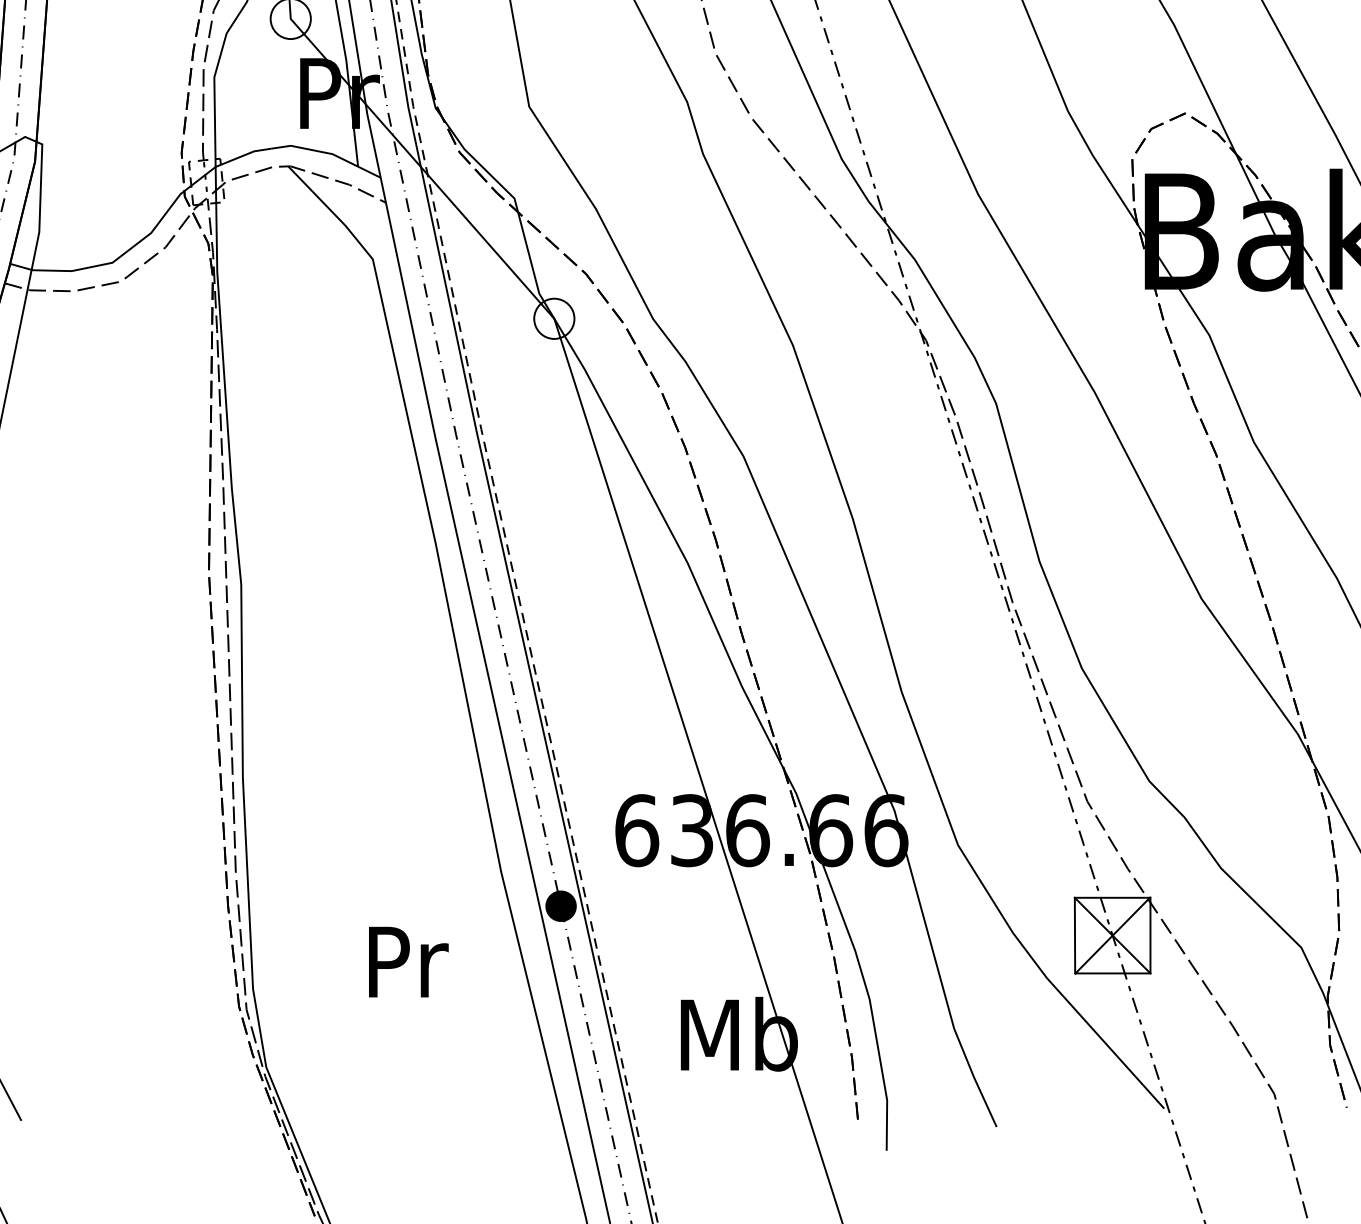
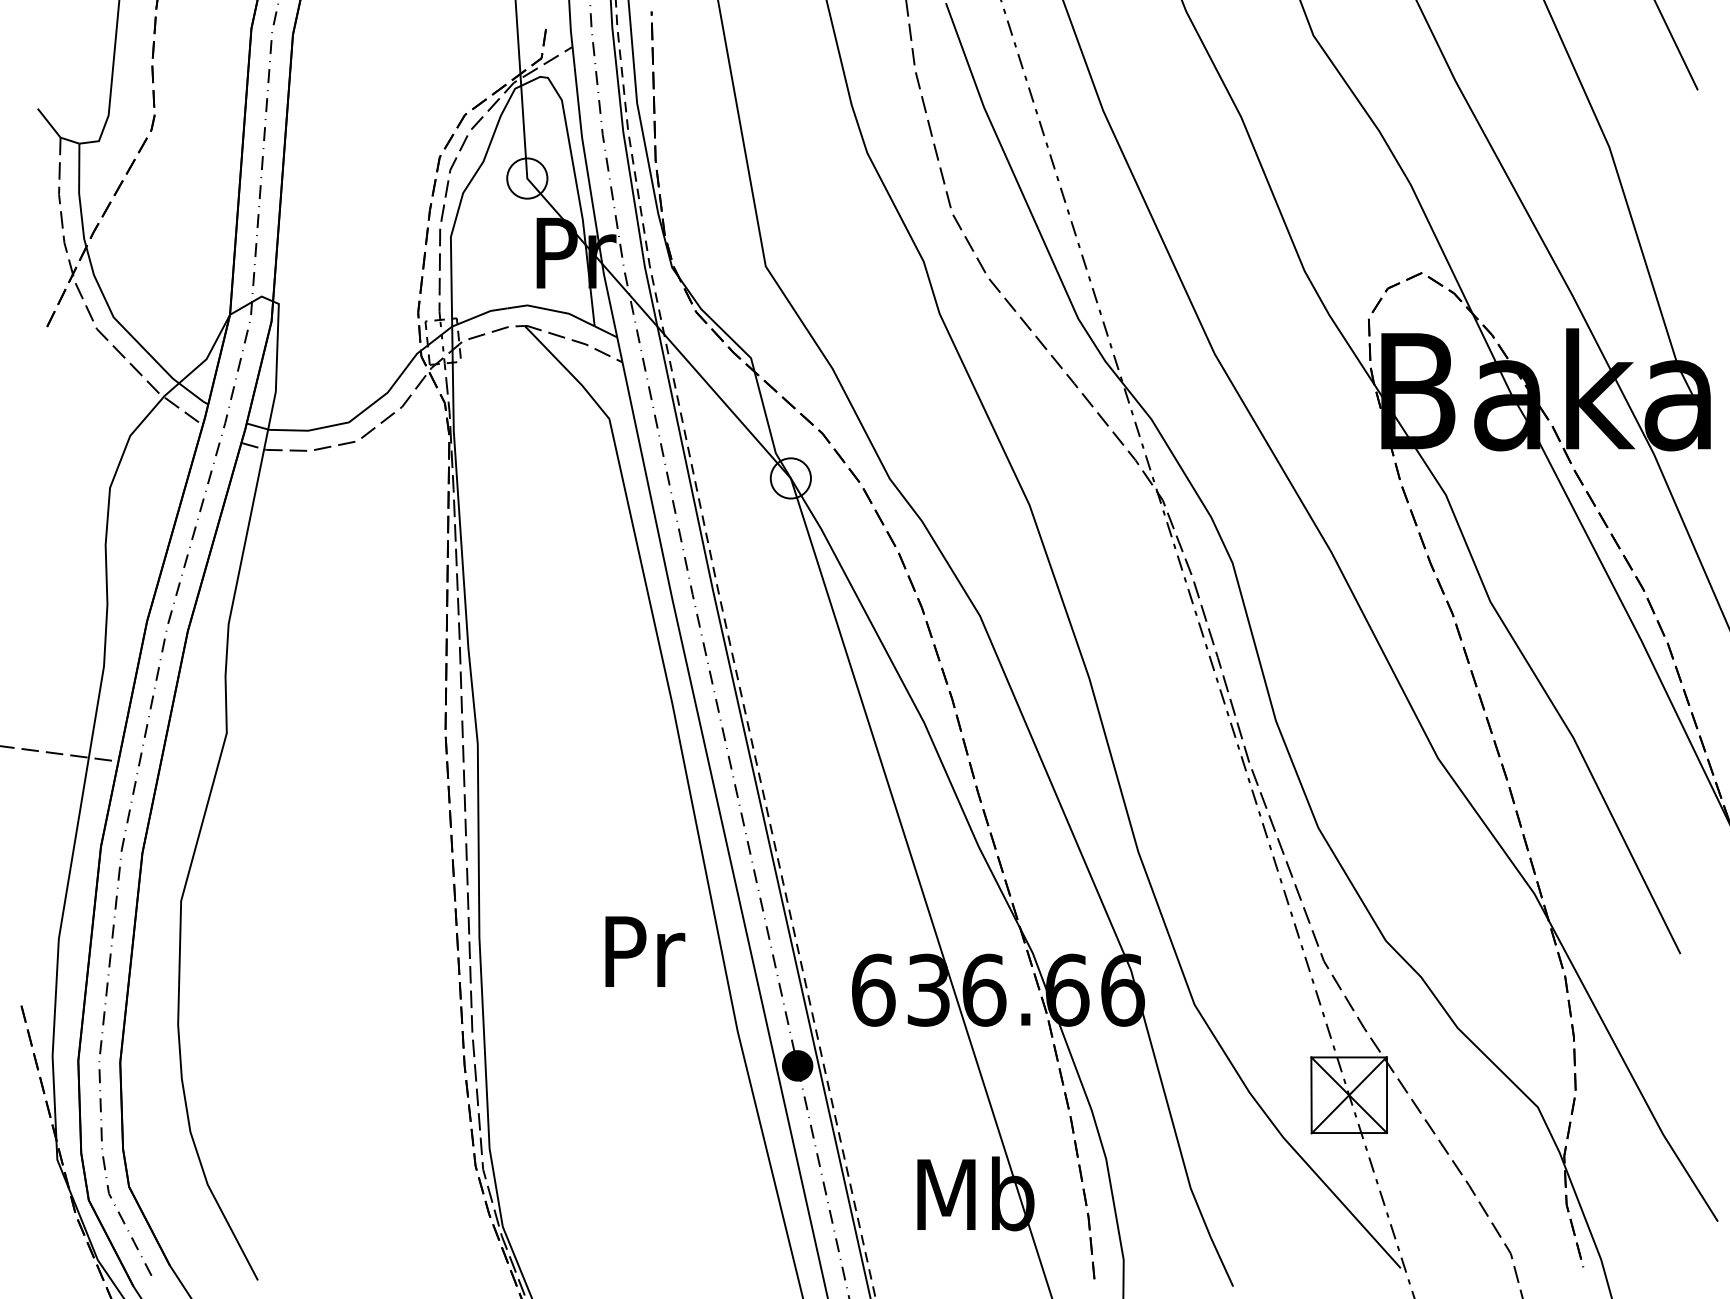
text: (408, 961) -> (645, 951), moved

